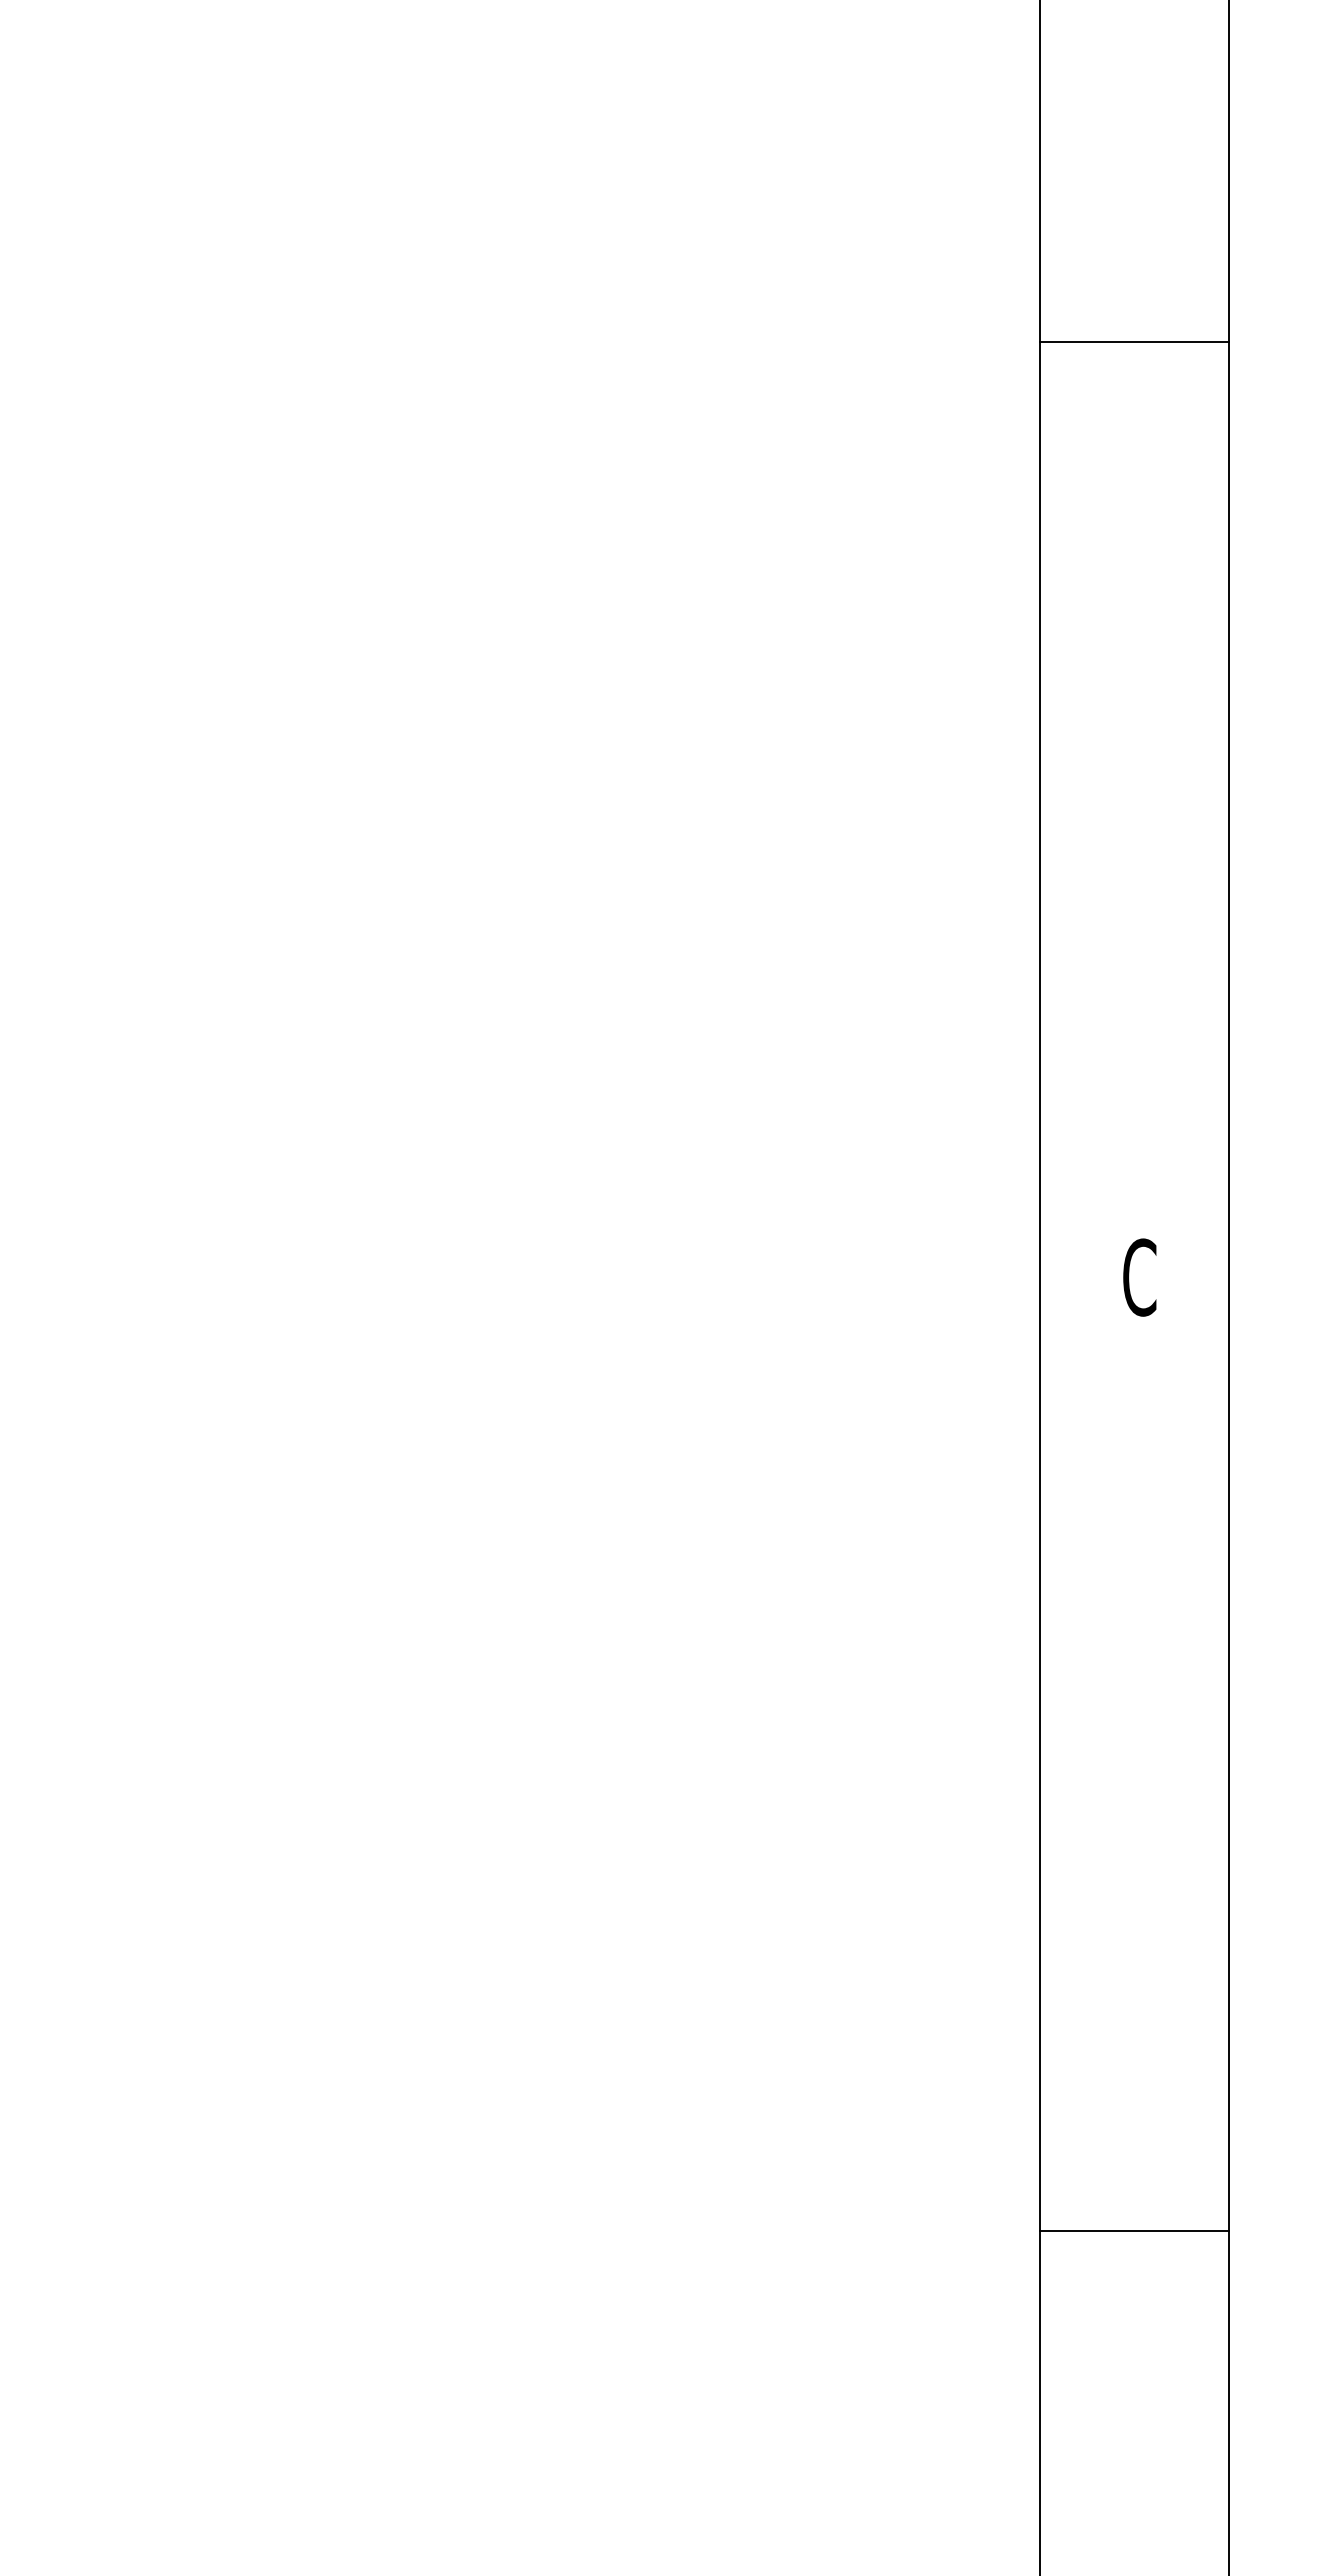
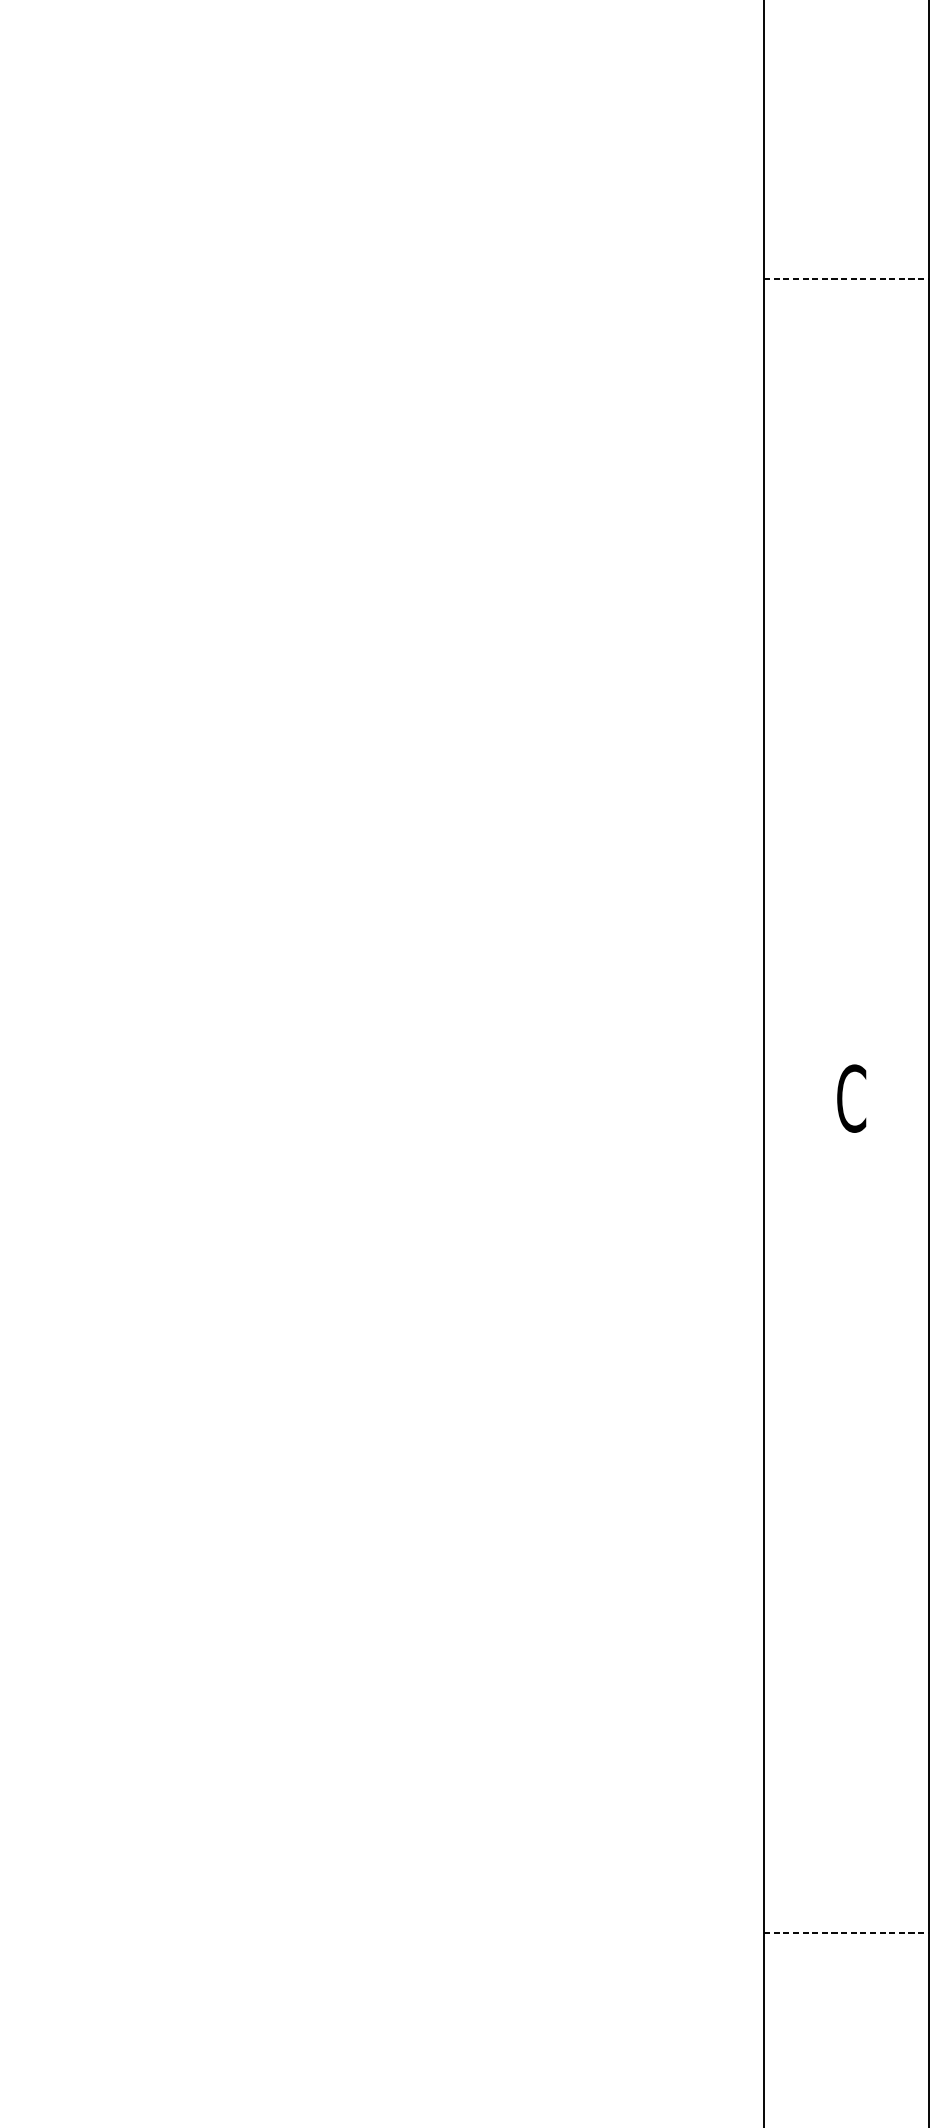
line: (1134, 341) -> (847, 279), solid -> dashed
line: (1134, 2230) -> (847, 1932), solid -> dashed

